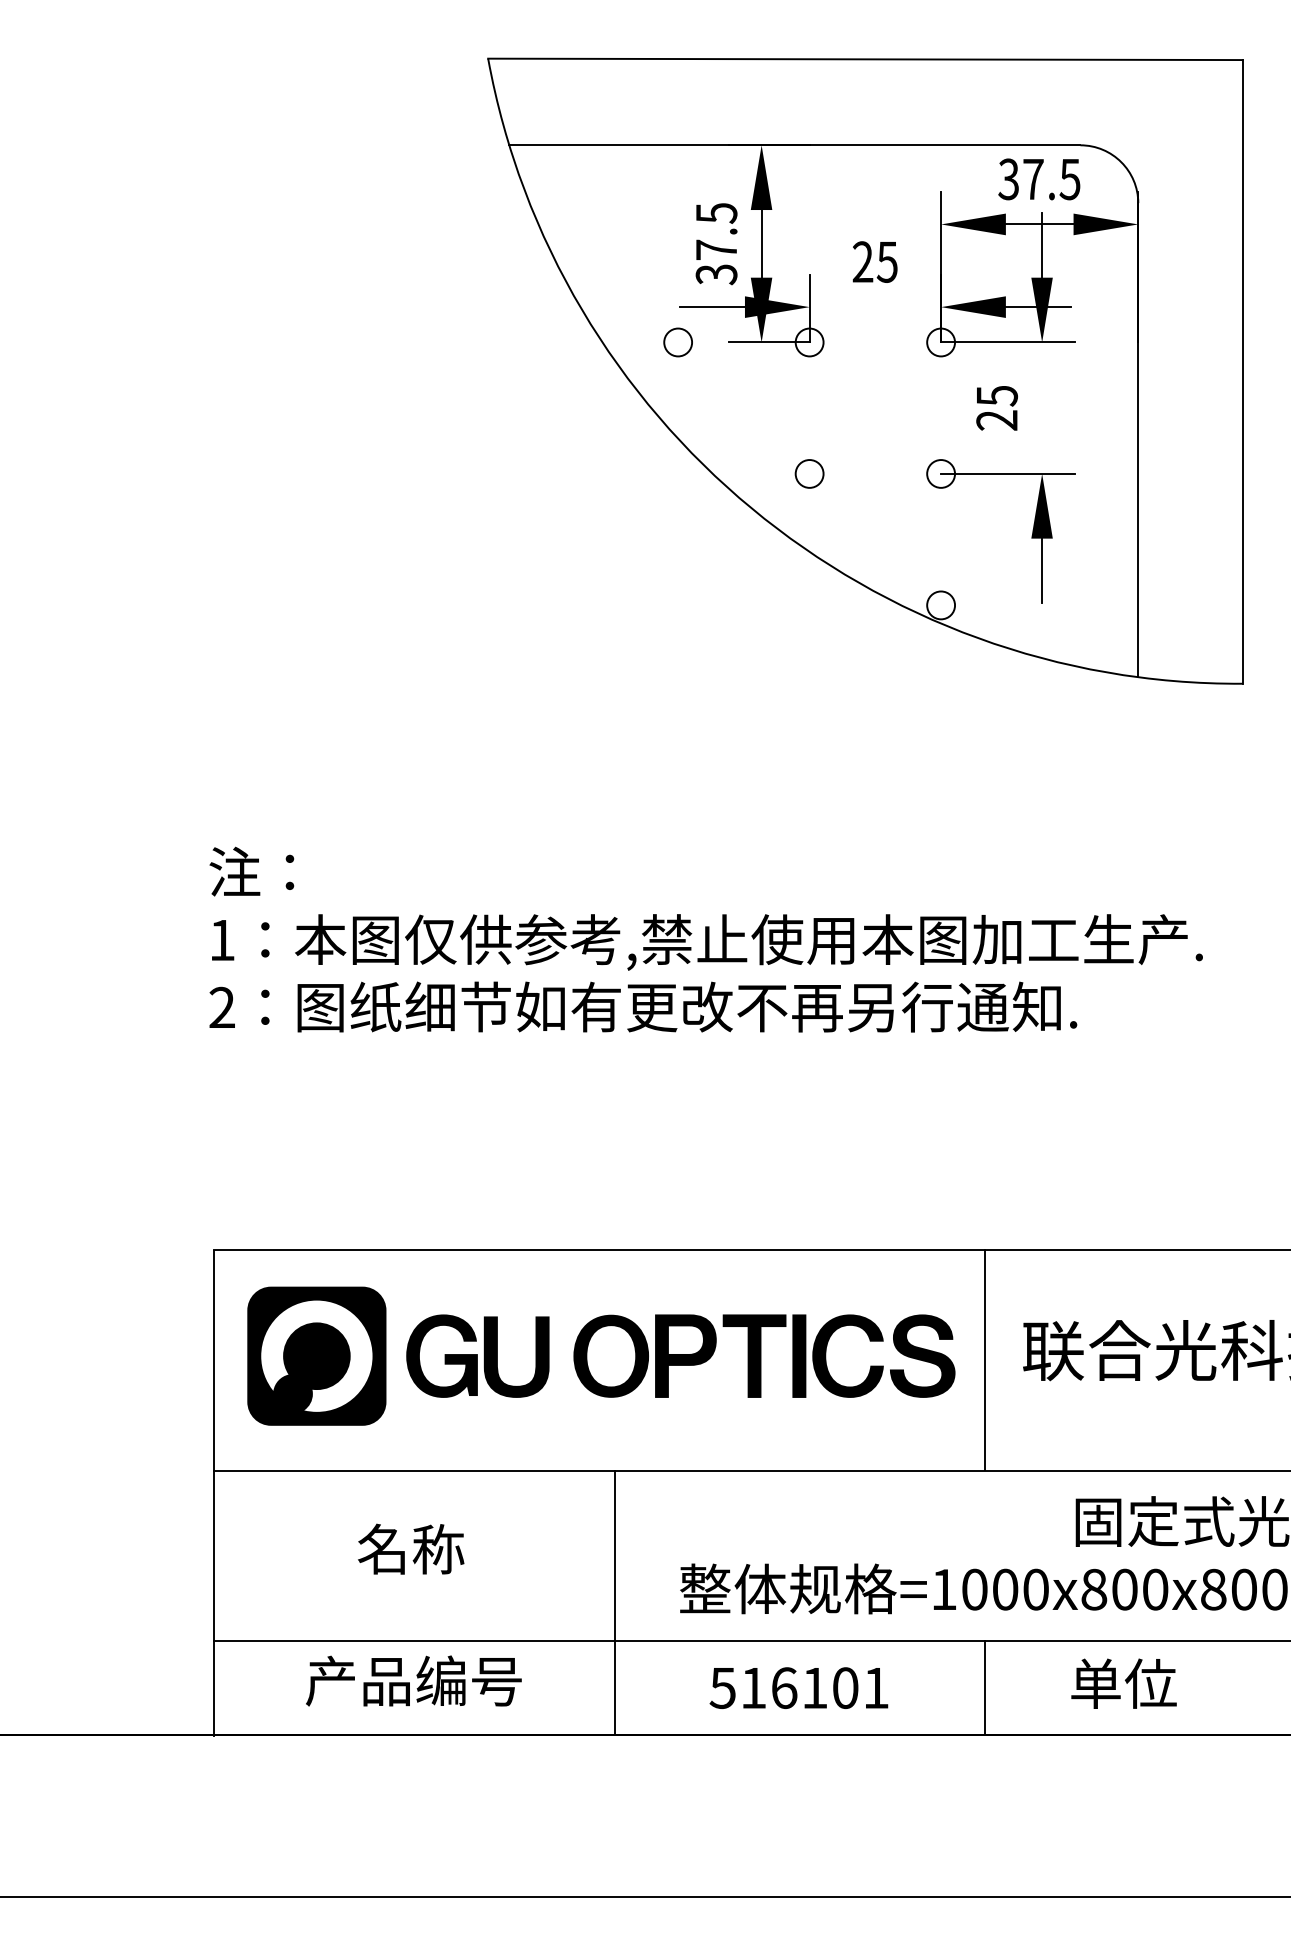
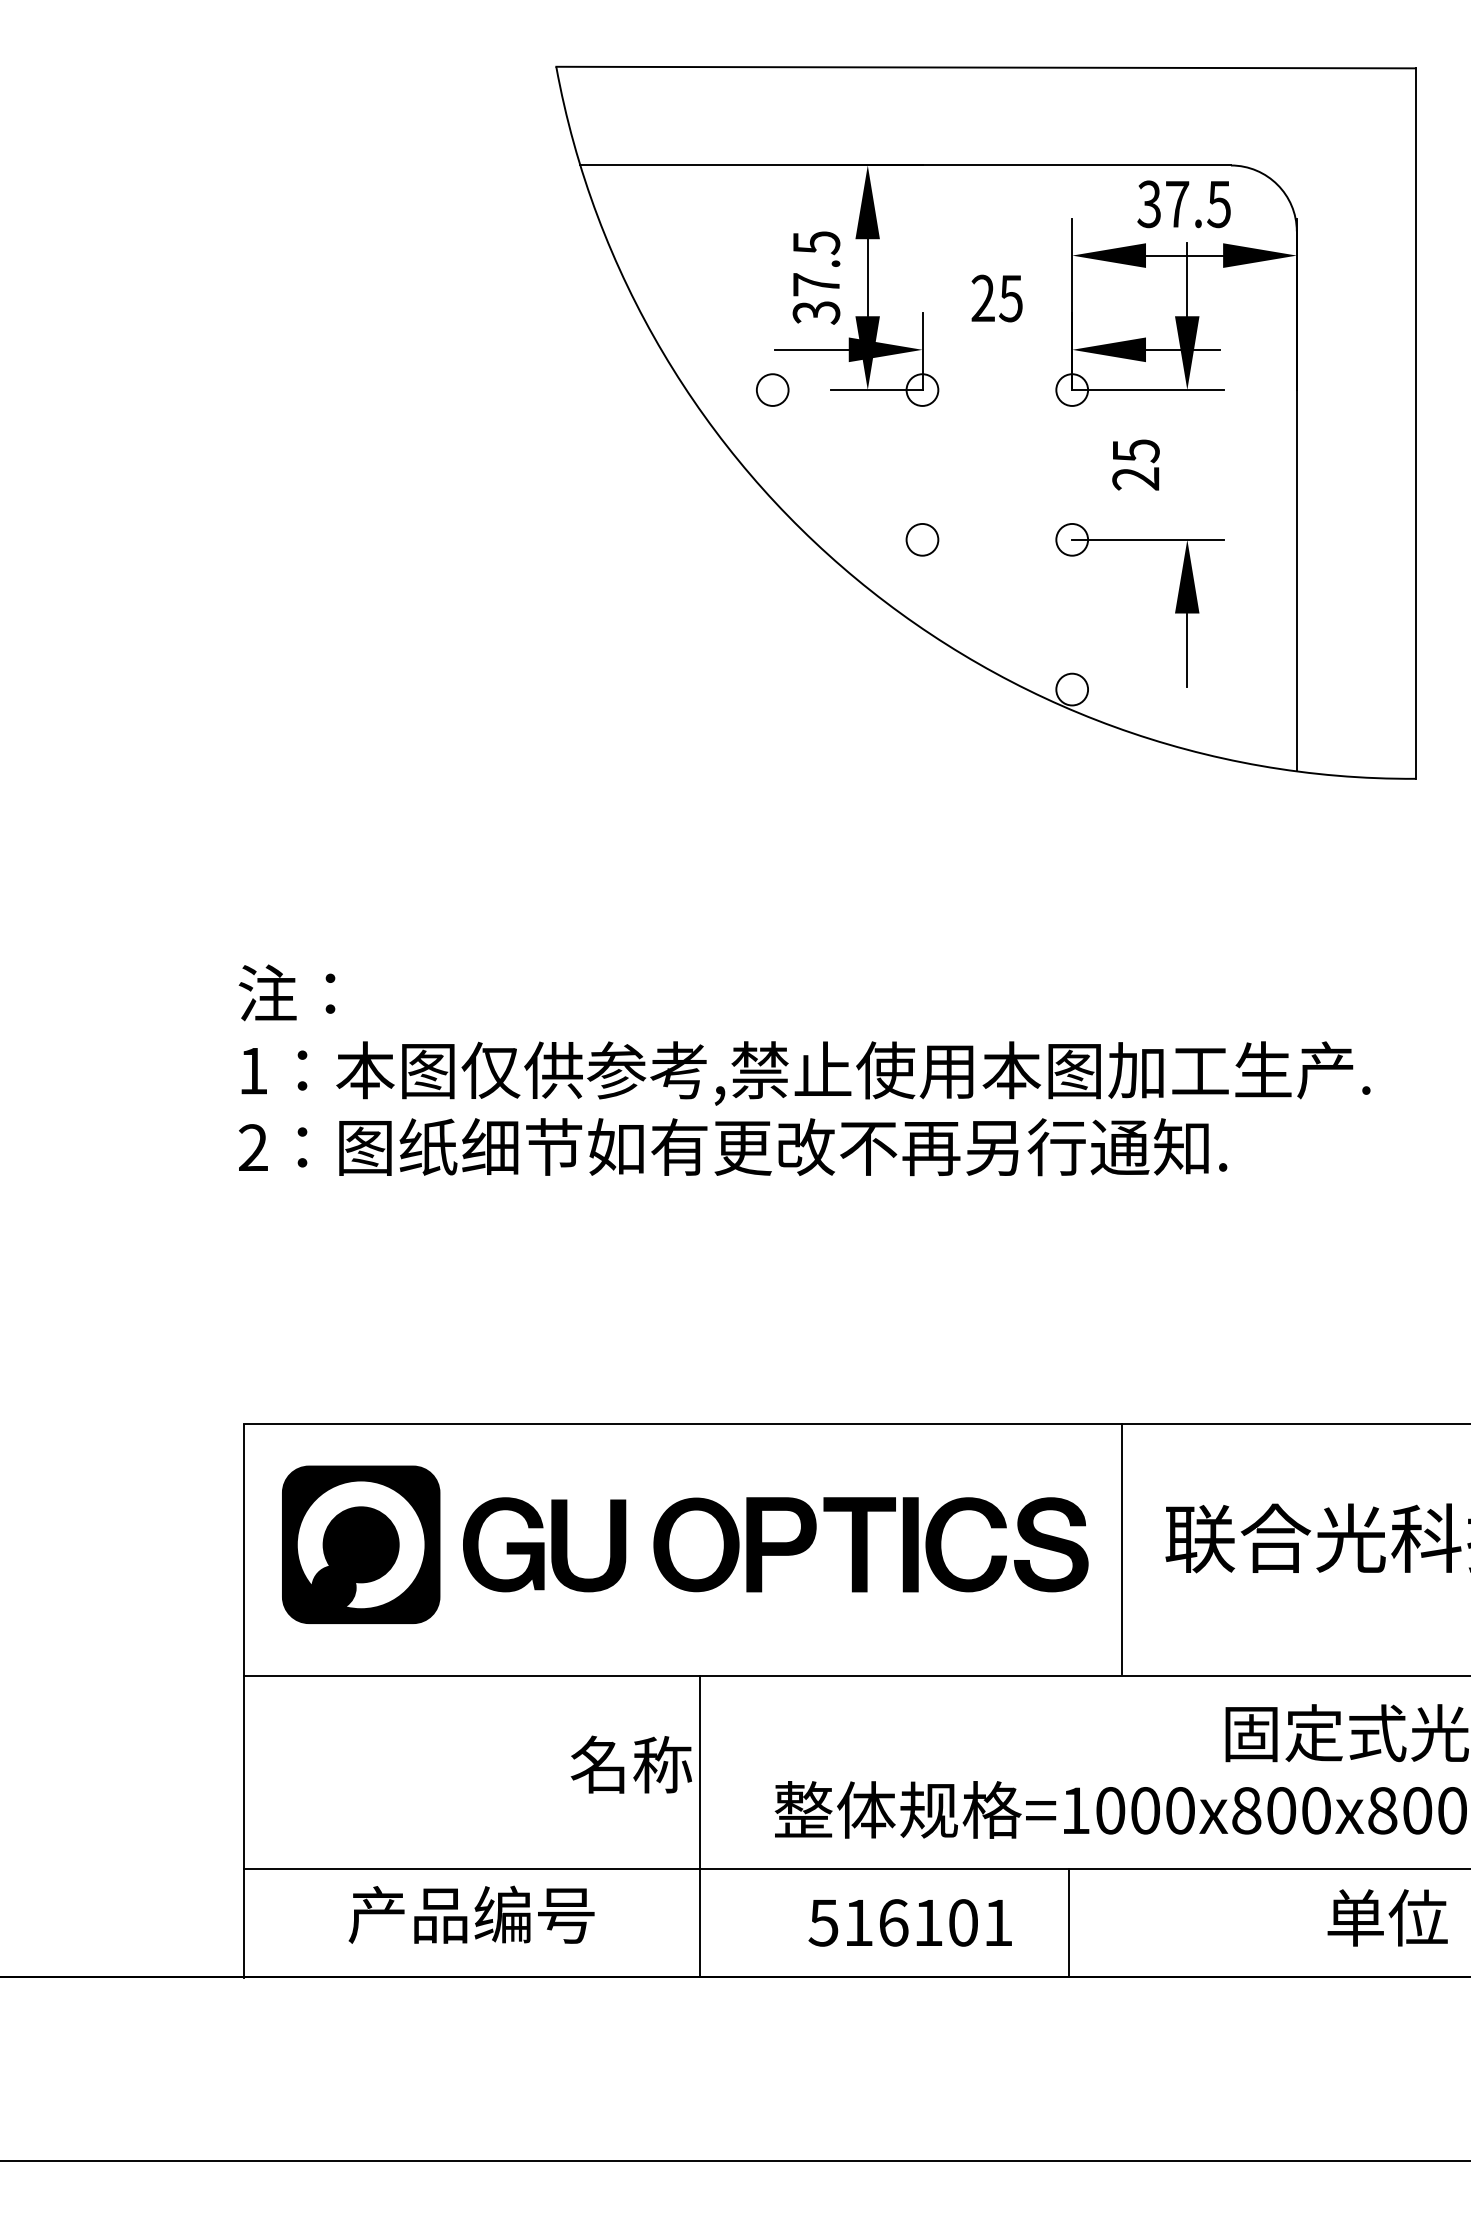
text: (411, 1548) -> (631, 1763), moved
text: (1123, 1683) -> (1387, 1917), moved
line: (984, 1687) -> (1068, 1922), moved

